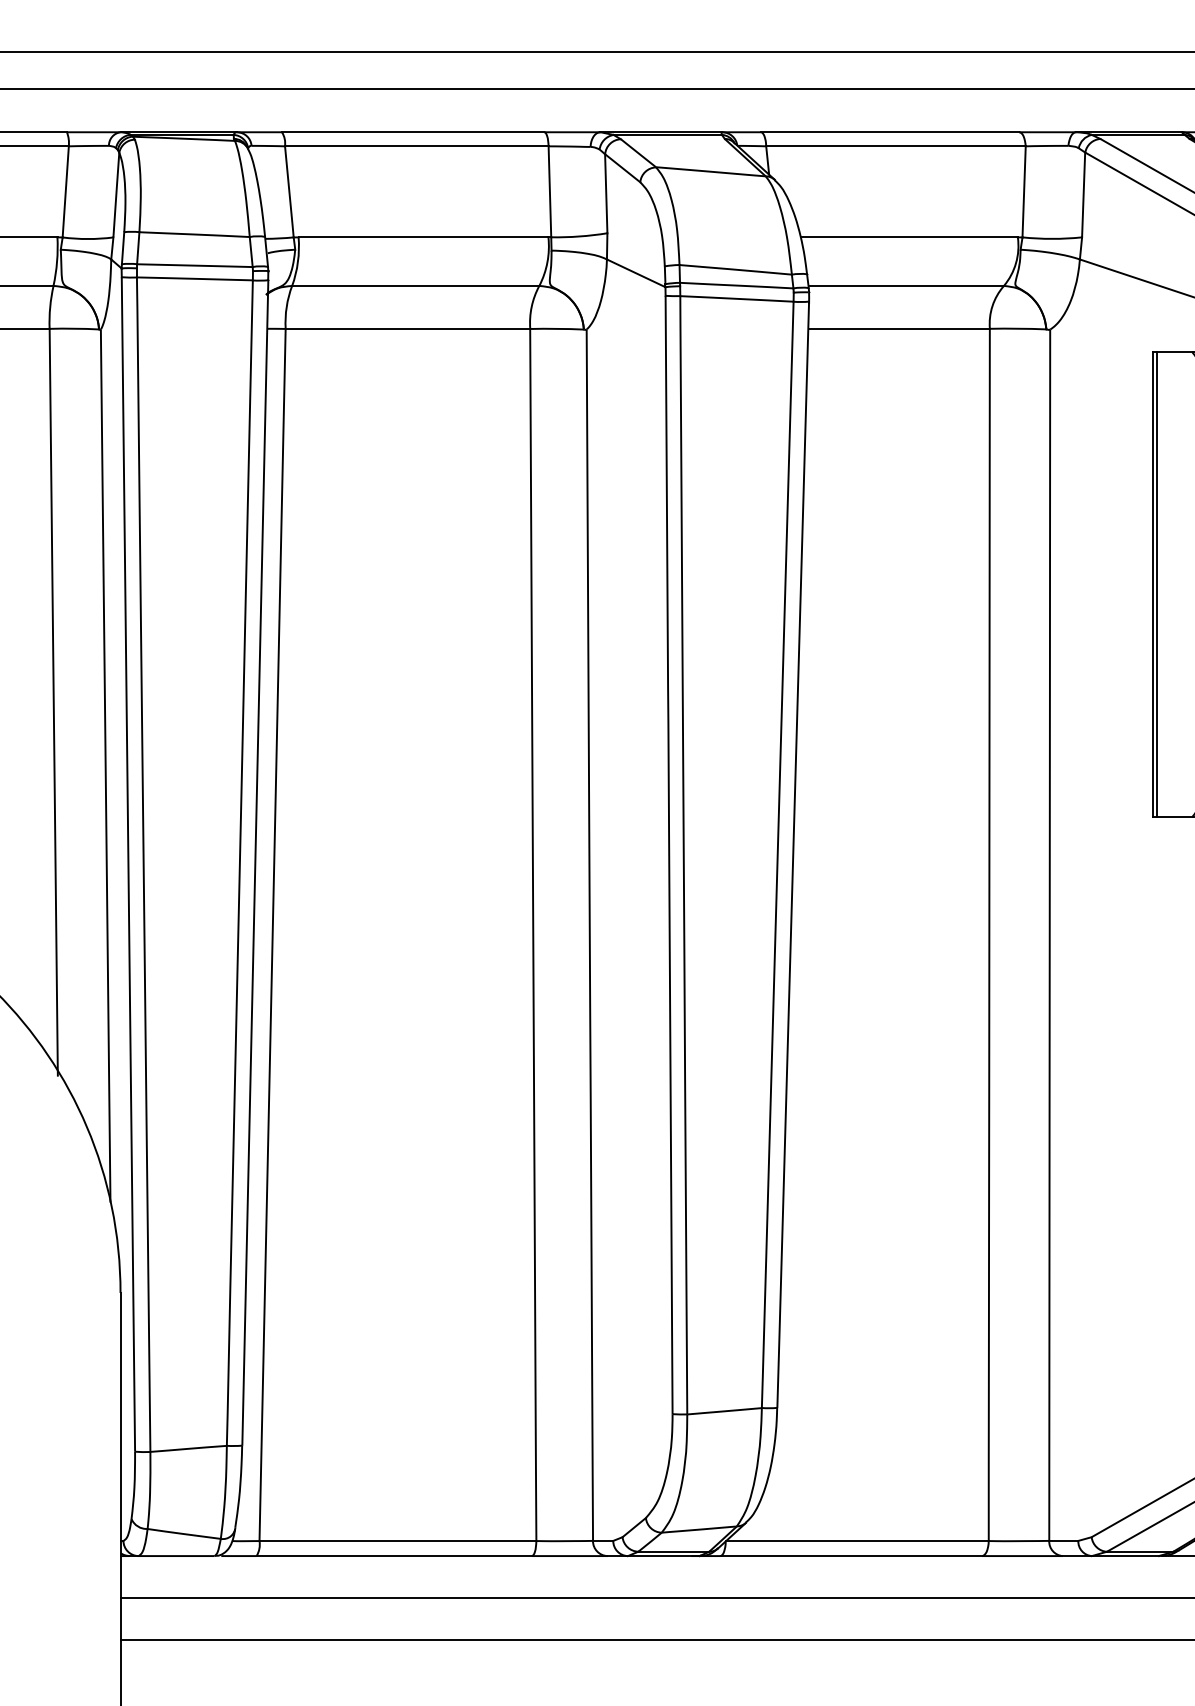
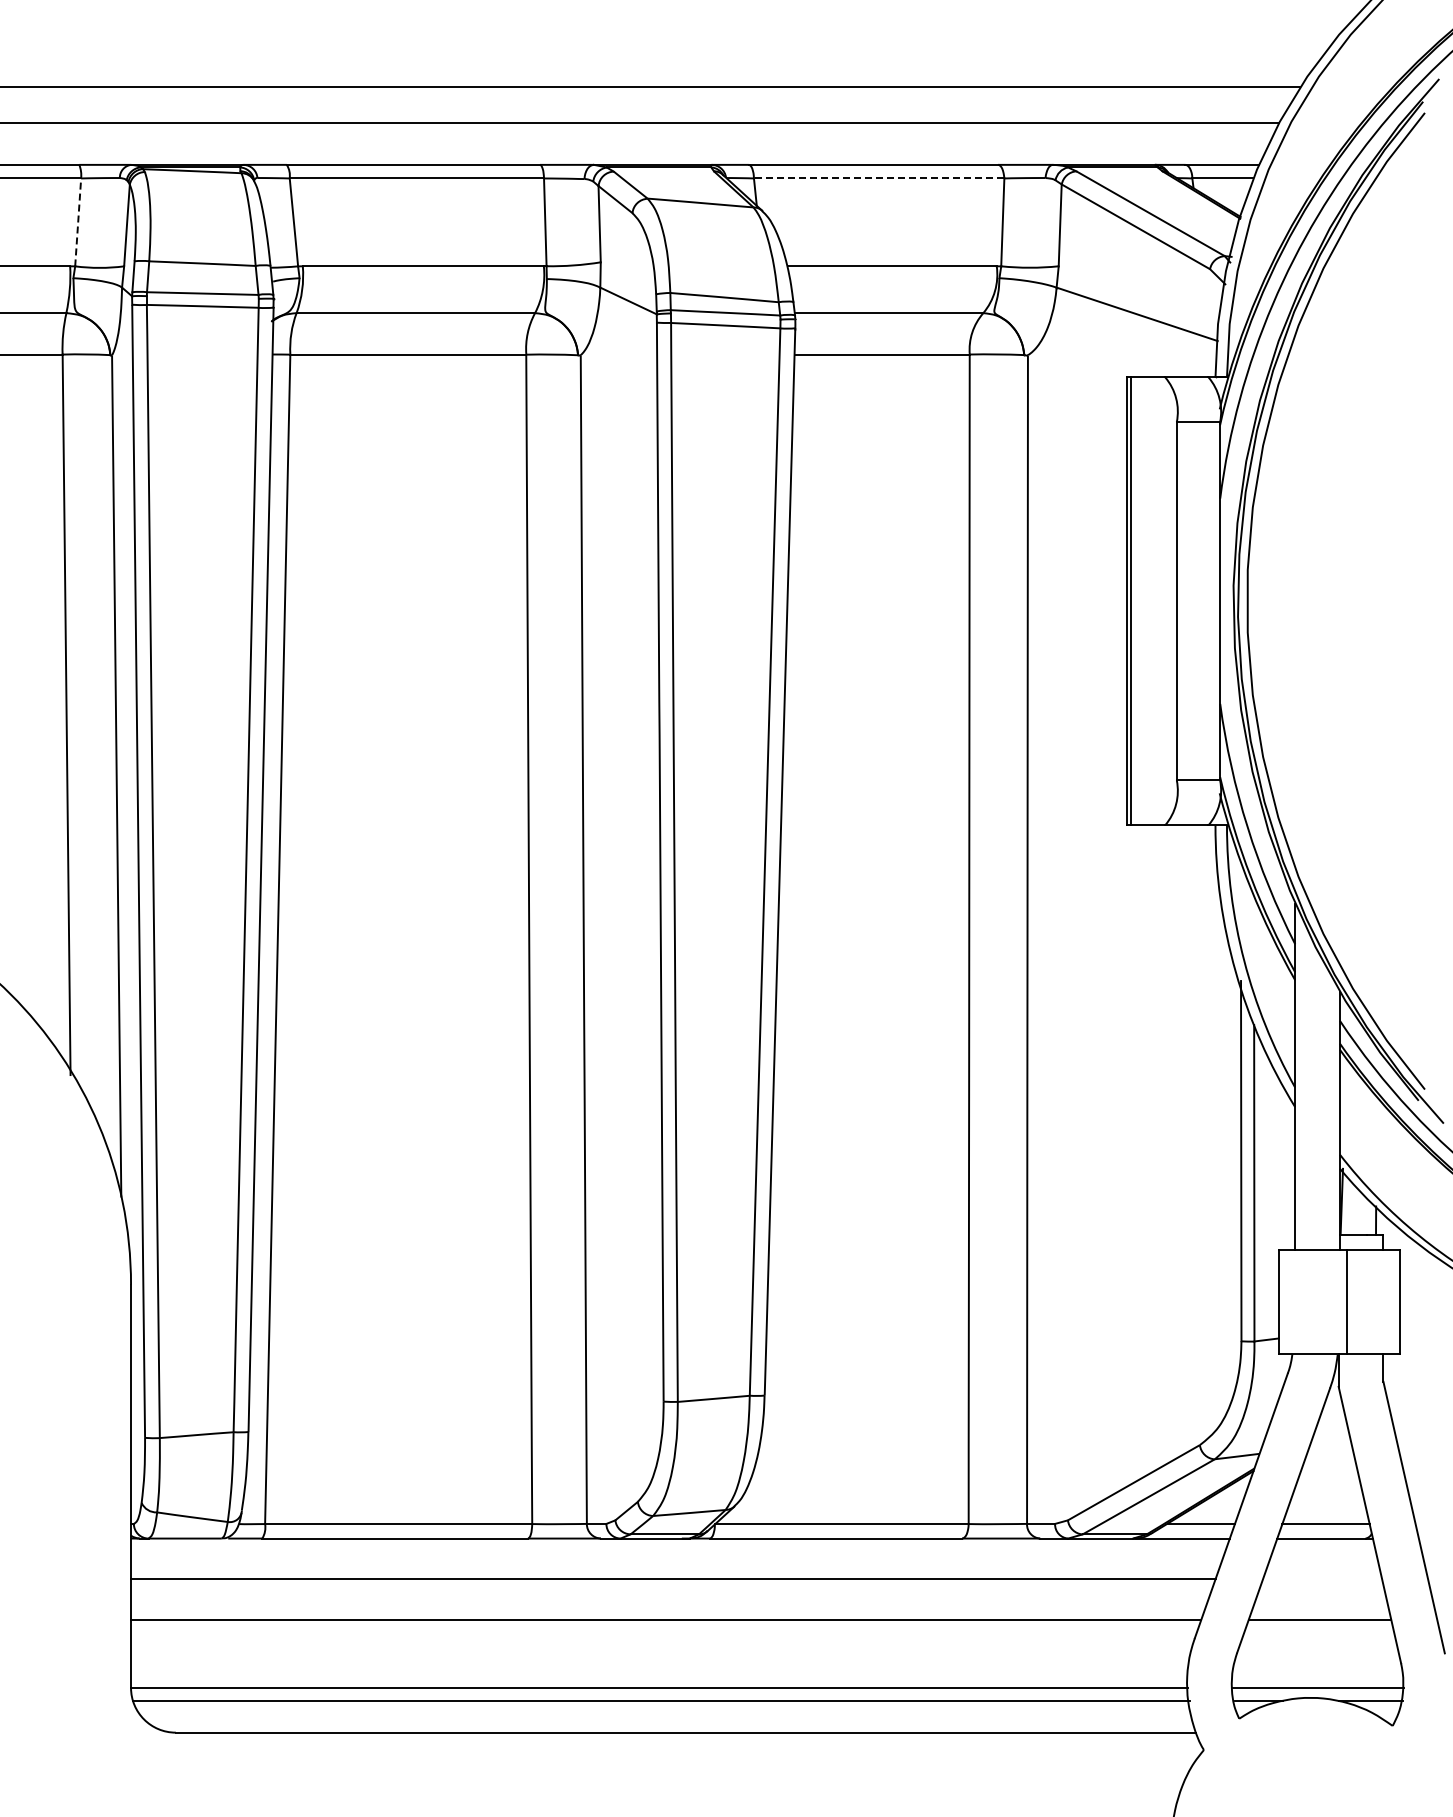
line: (895, 146) -> (878, 178), solid -> dashed
line: (66, 190) -> (78, 221), solid -> dashed

